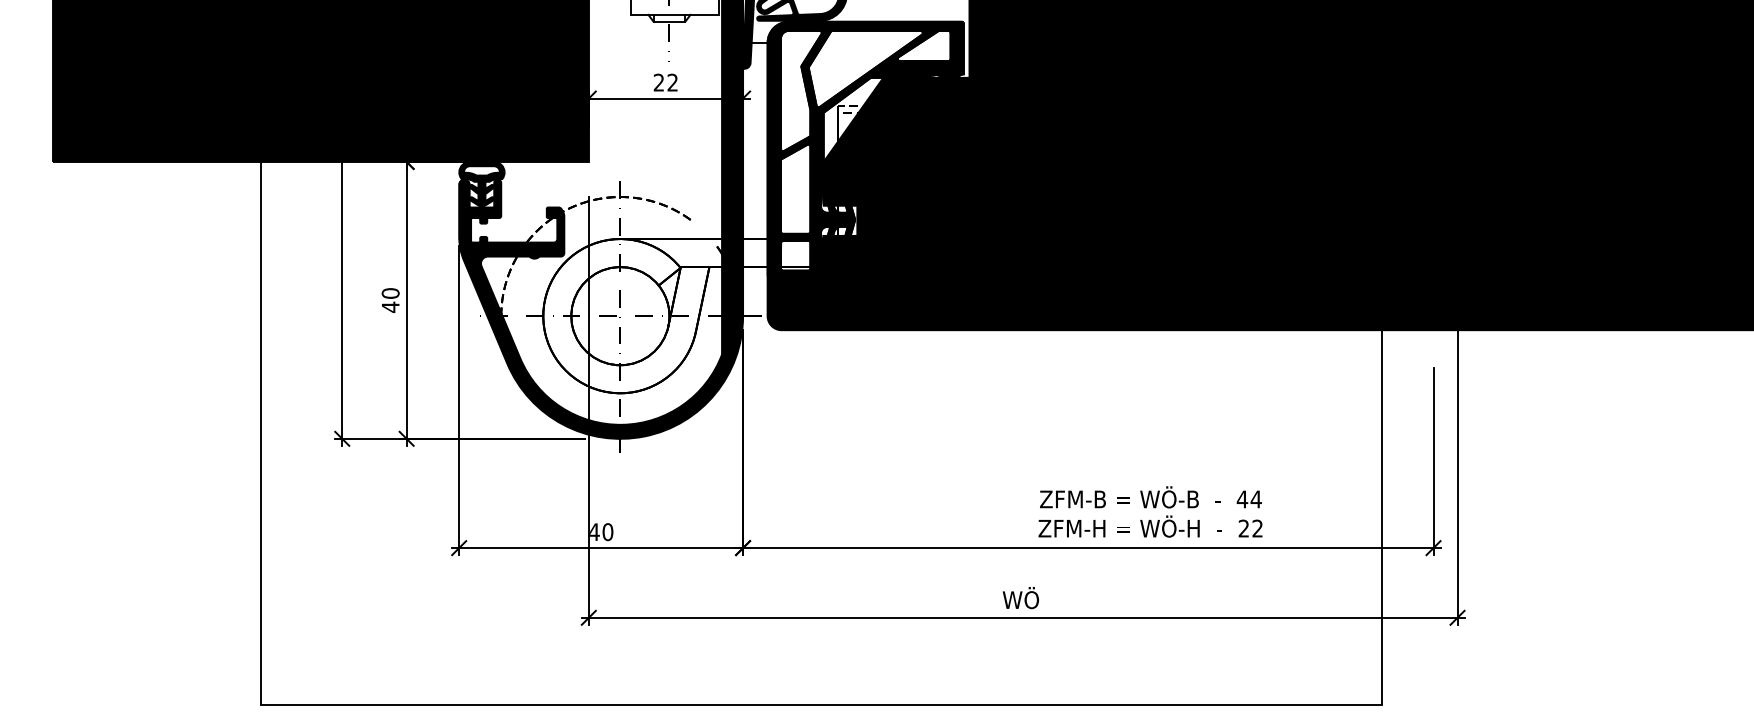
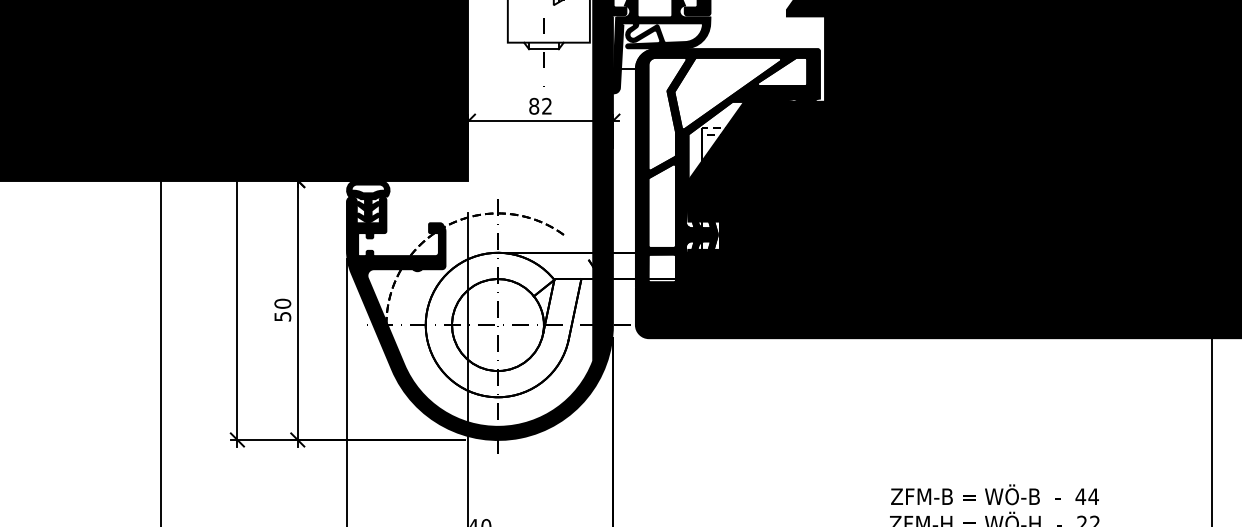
text: (658, 82) -> (533, 106), 22 -> 82
text: (390, 307) -> (282, 316), 40 -> 50

